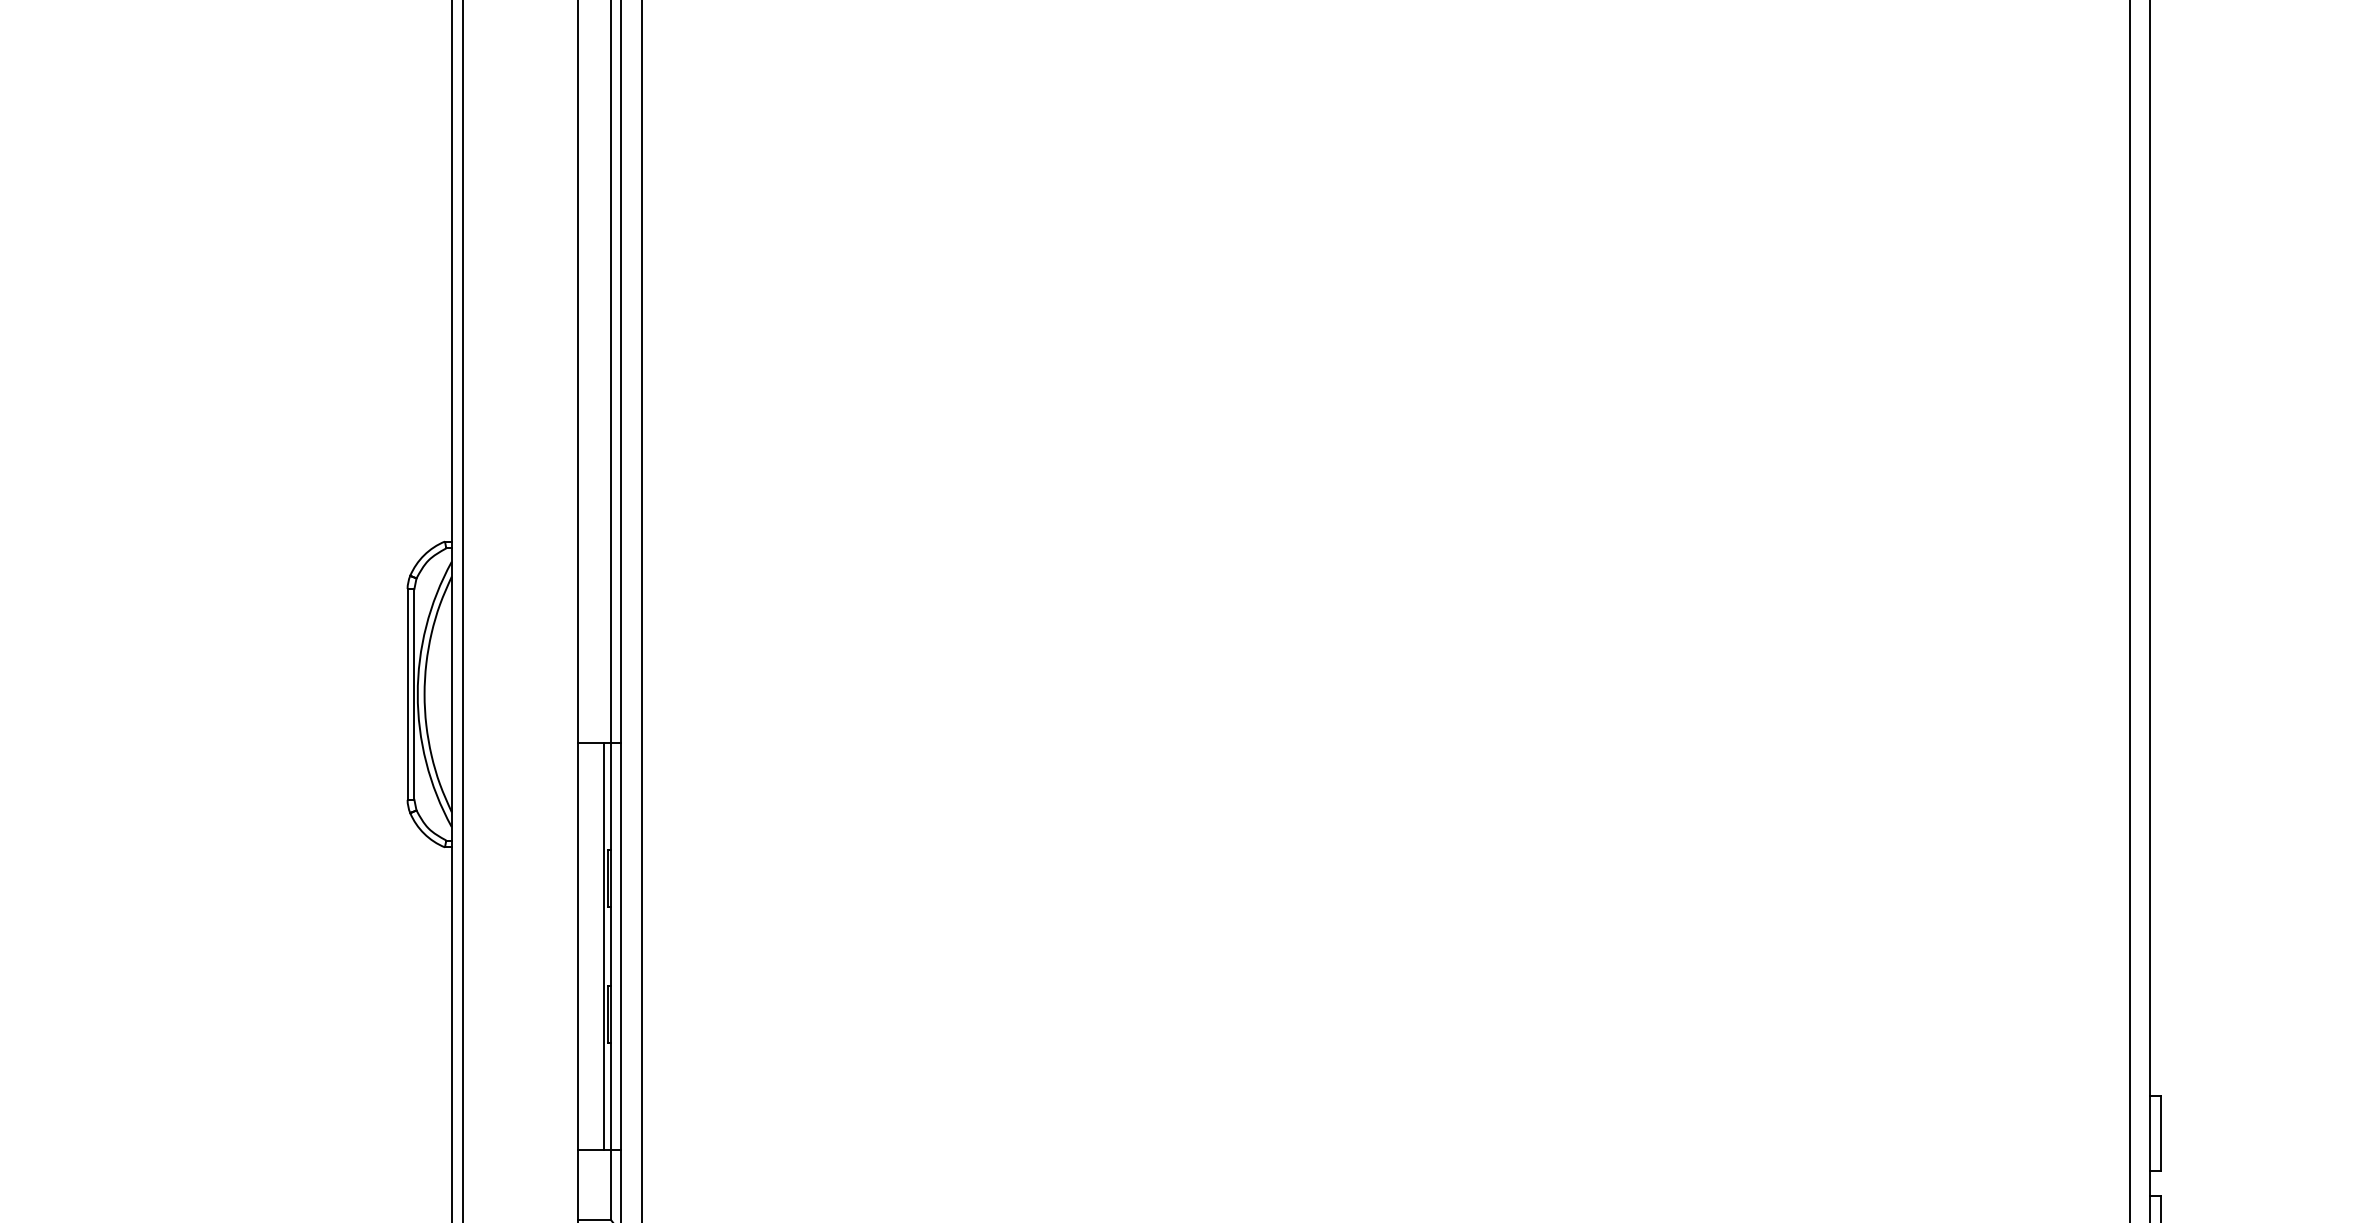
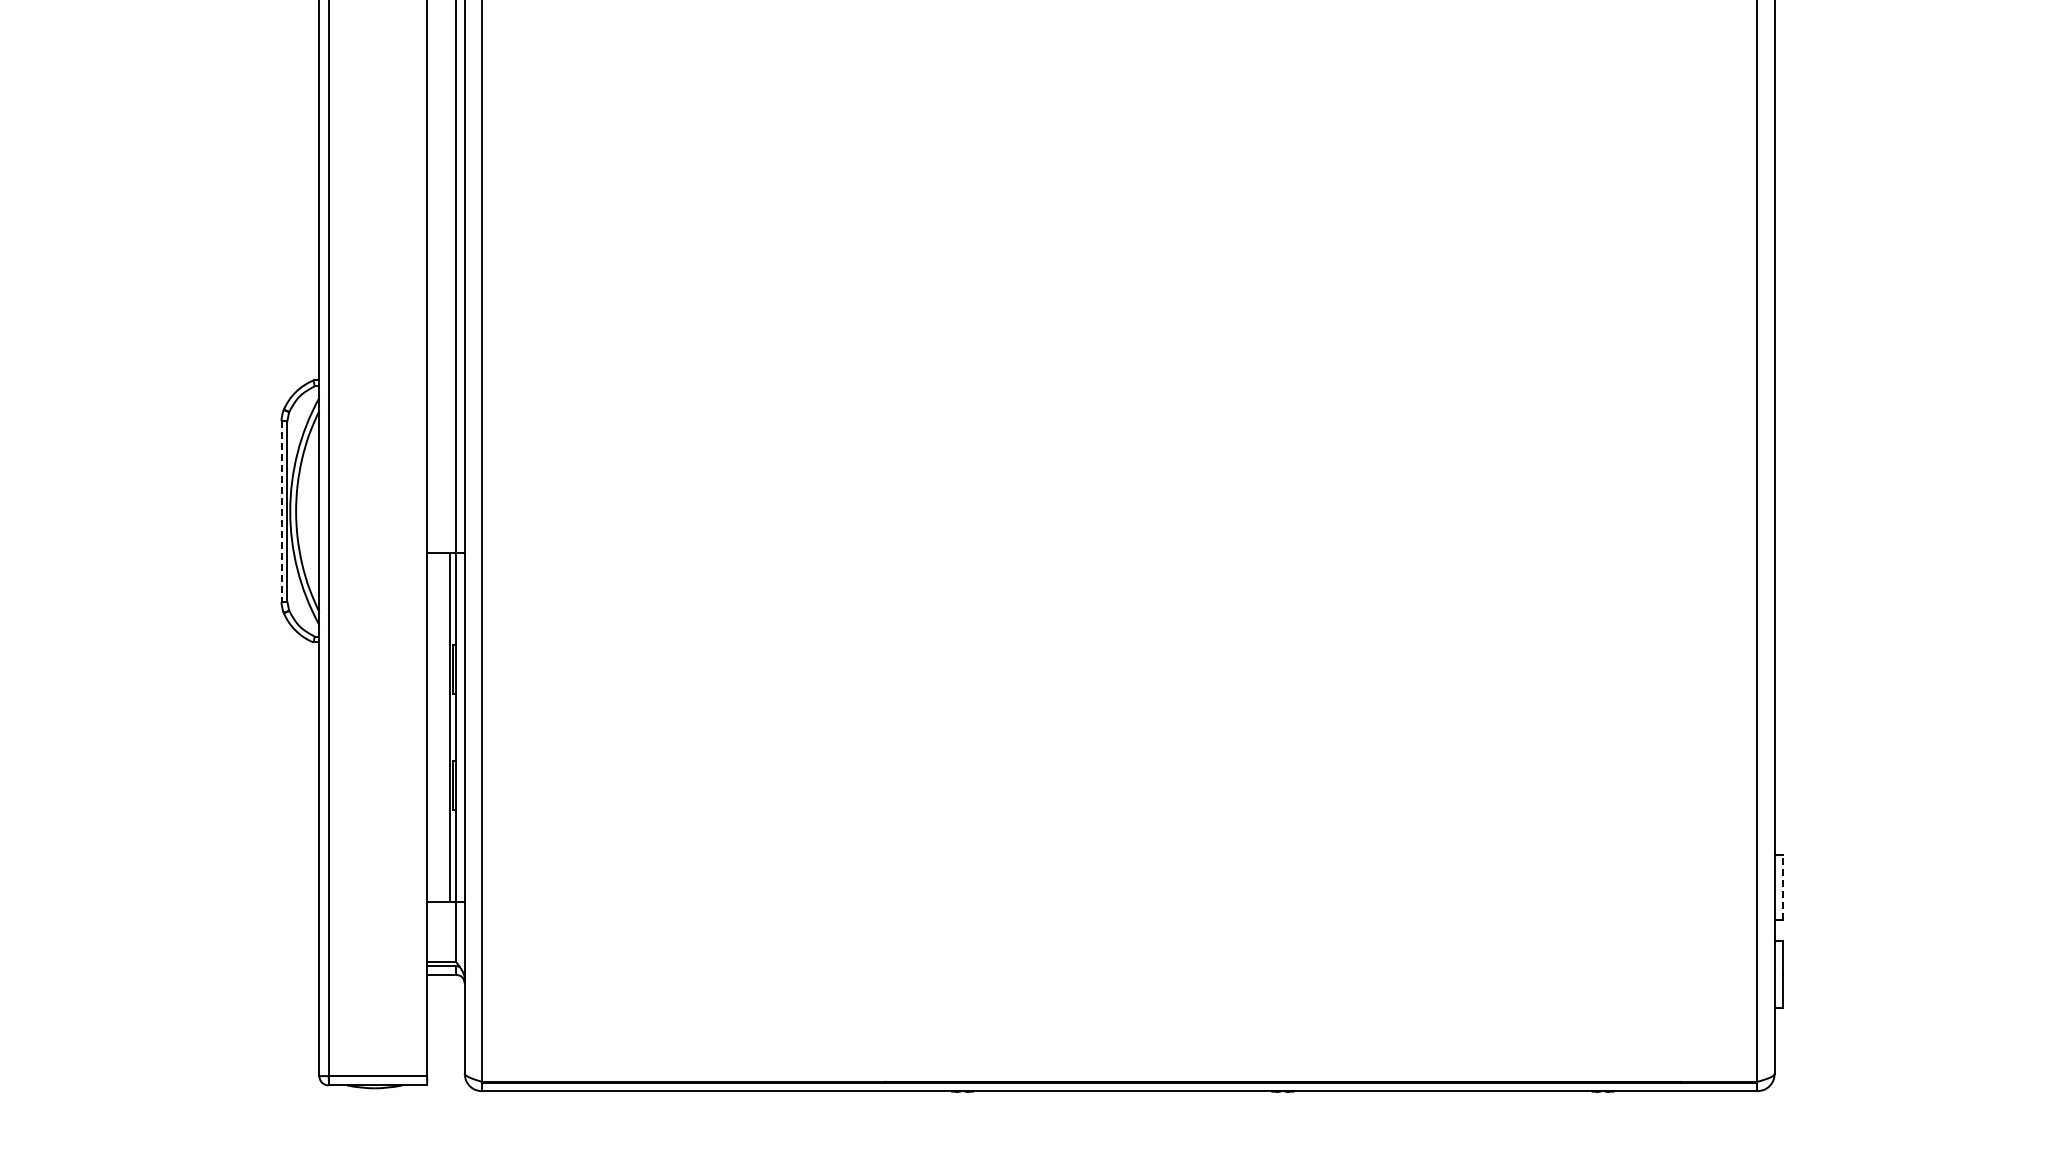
line: (407, 694) -> (281, 511), solid -> dashed
line: (2160, 1132) -> (1783, 886), solid -> dashed

